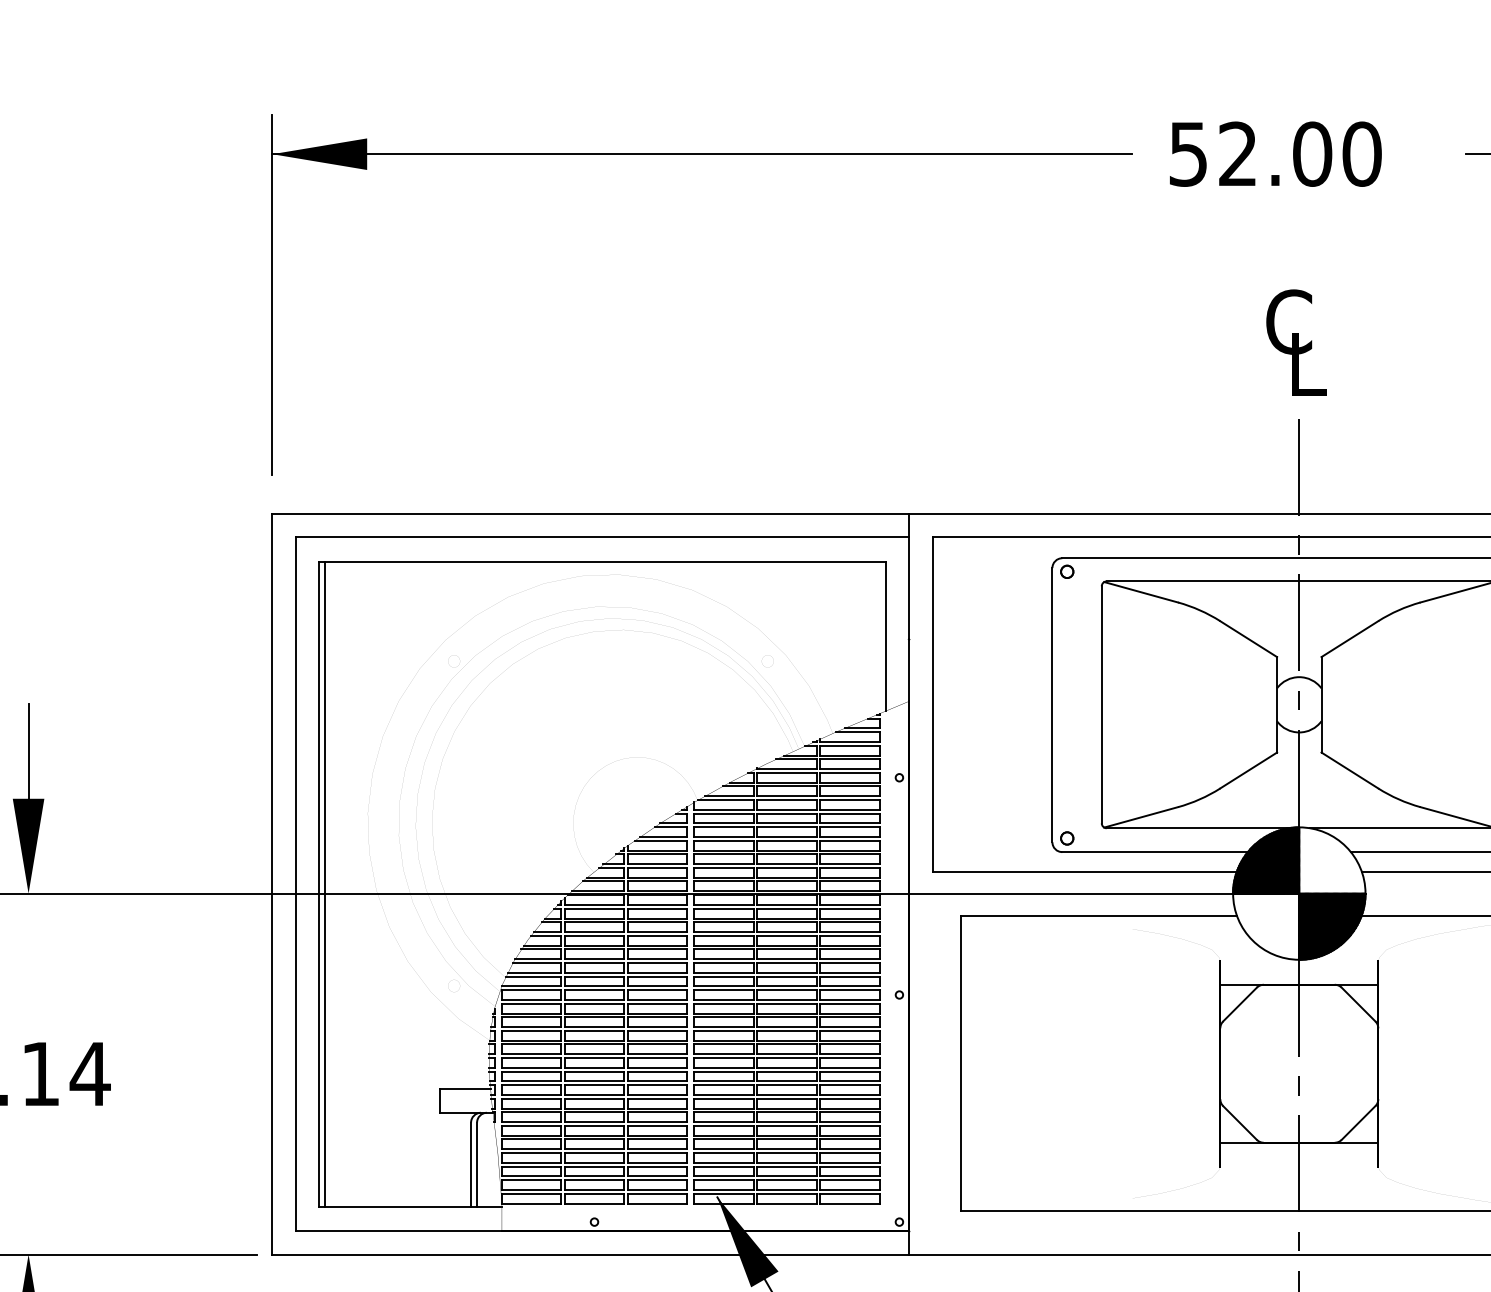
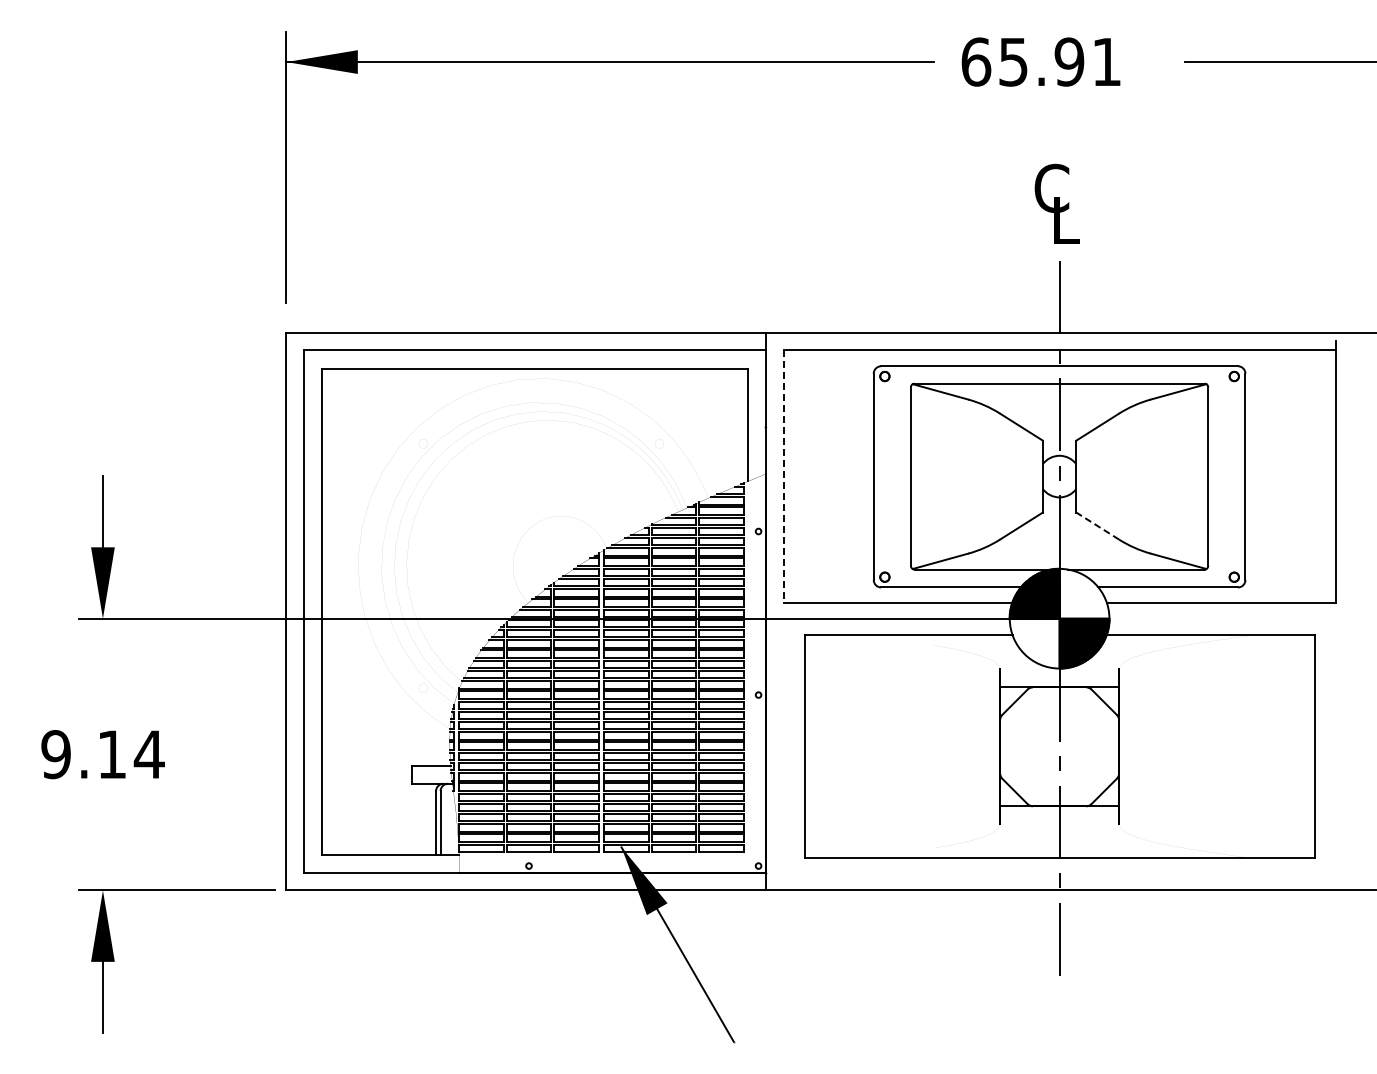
text: (1275, 153) -> (1041, 61), 52.00 -> 65.91
line: (932, 706) -> (783, 477), solid -> dashed
line: (1349, 769) -> (1097, 525), solid -> dashed
line: (325, 884) -> (326, 611), removed

